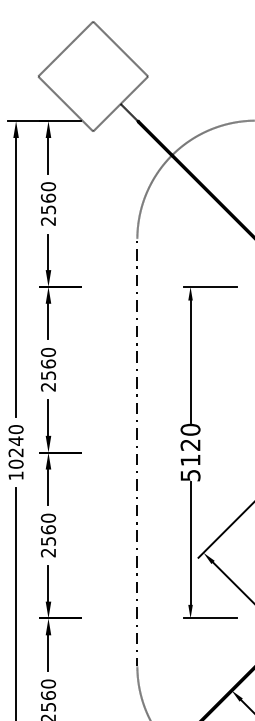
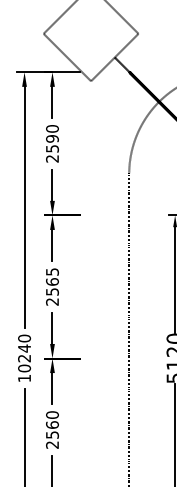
text: (48, 197) -> (52, 138), 2560 -> 2590
text: (48, 352) -> (52, 272), 2560 -> 2565

